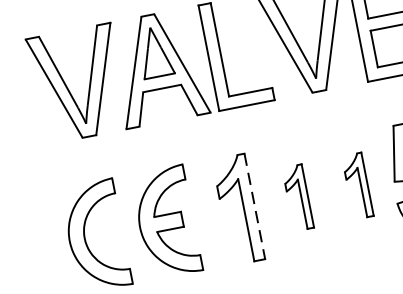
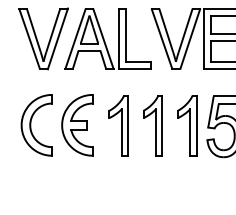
part: (357, 185) -> (187, 125), size x1.67
part: (297, 197) -> (152, 125), size x1.67
line: (255, 207) -> (128, 126), dashed -> solid

